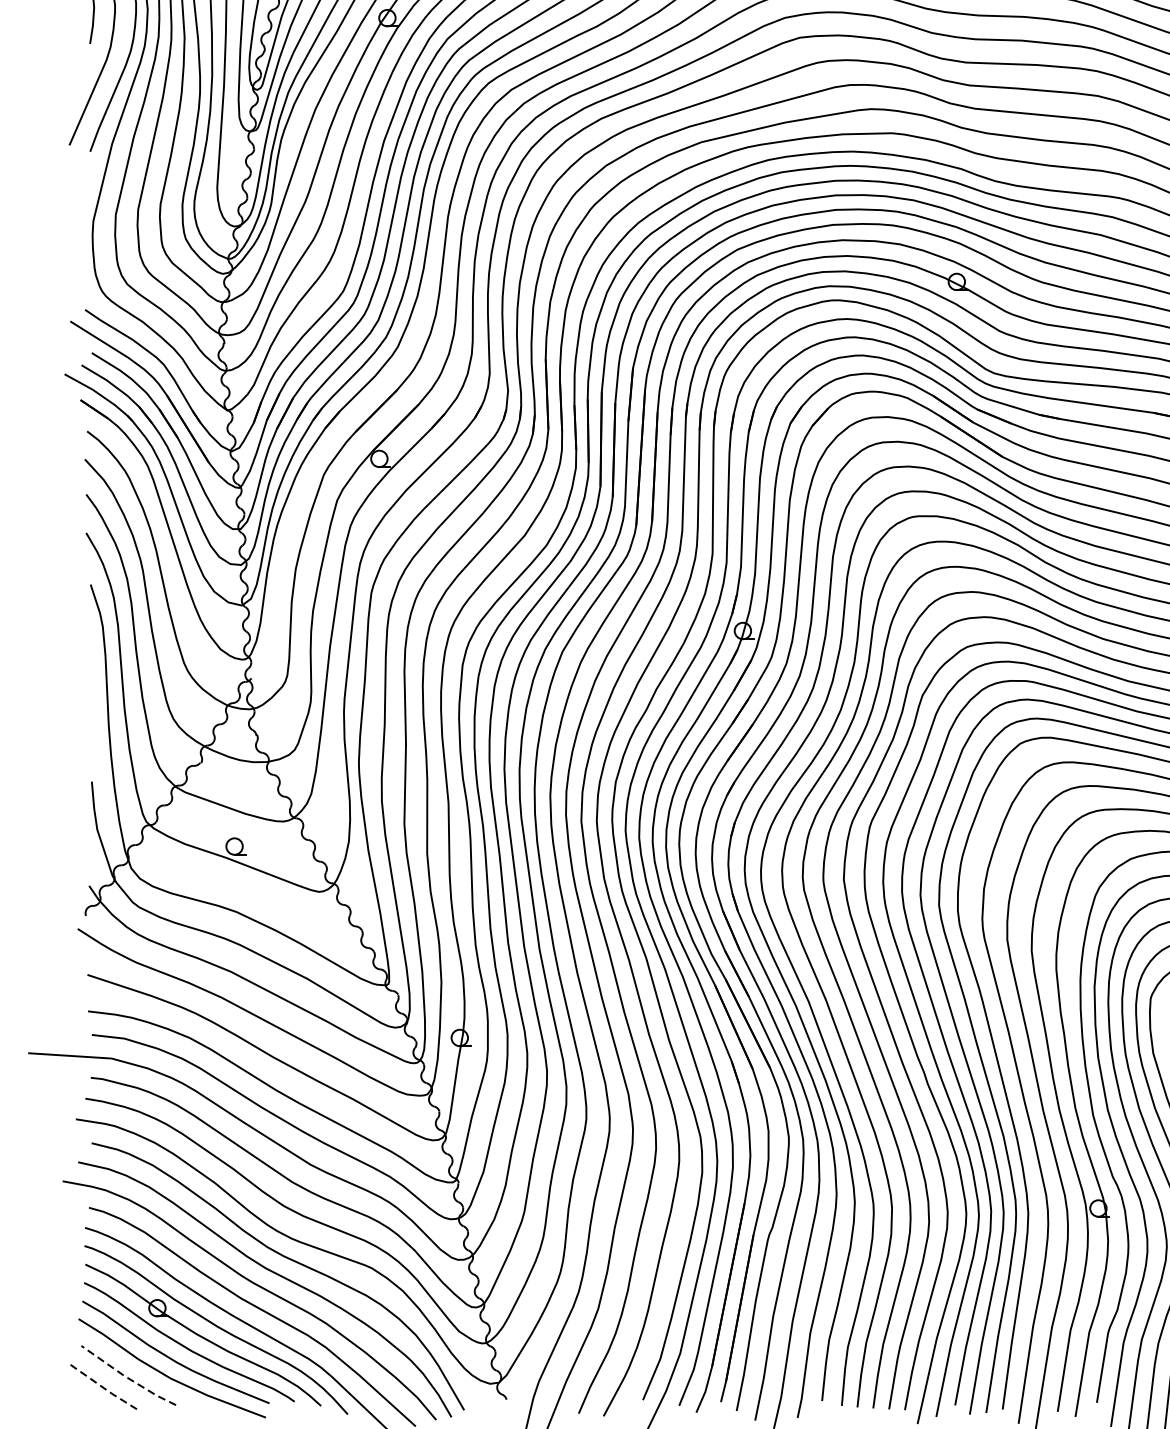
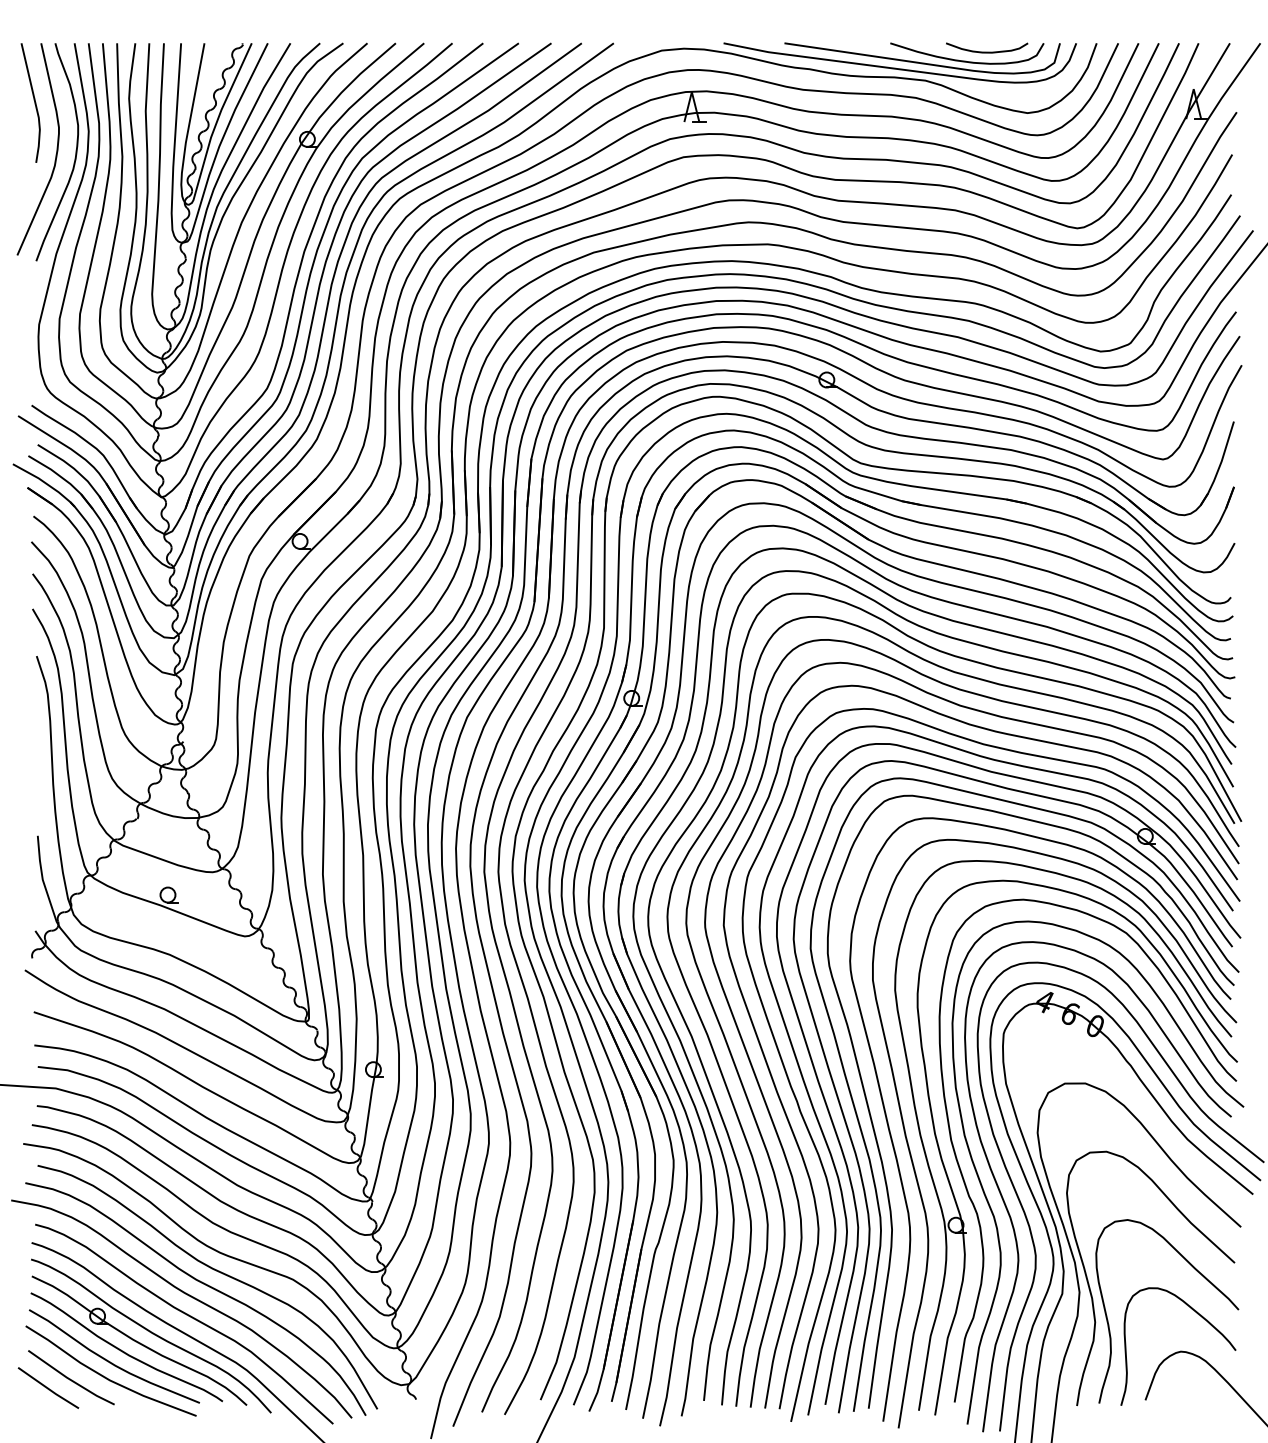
line: (127, 1377) -> (70, 1379), dashed -> solid
line: (102, 1387) -> (47, 1388), dashed -> solid

